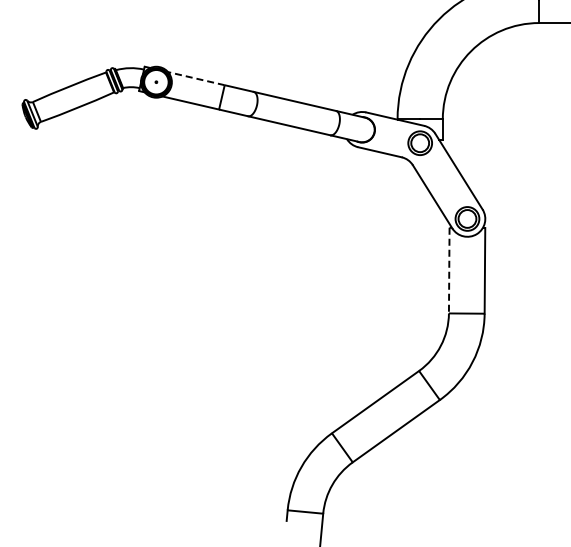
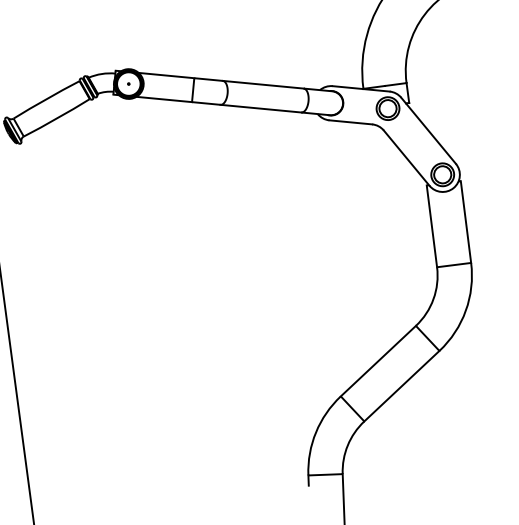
line: (195, 78) -> (165, 75), dashed -> solid
line: (449, 270) -> (432, 226), dashed -> solid

